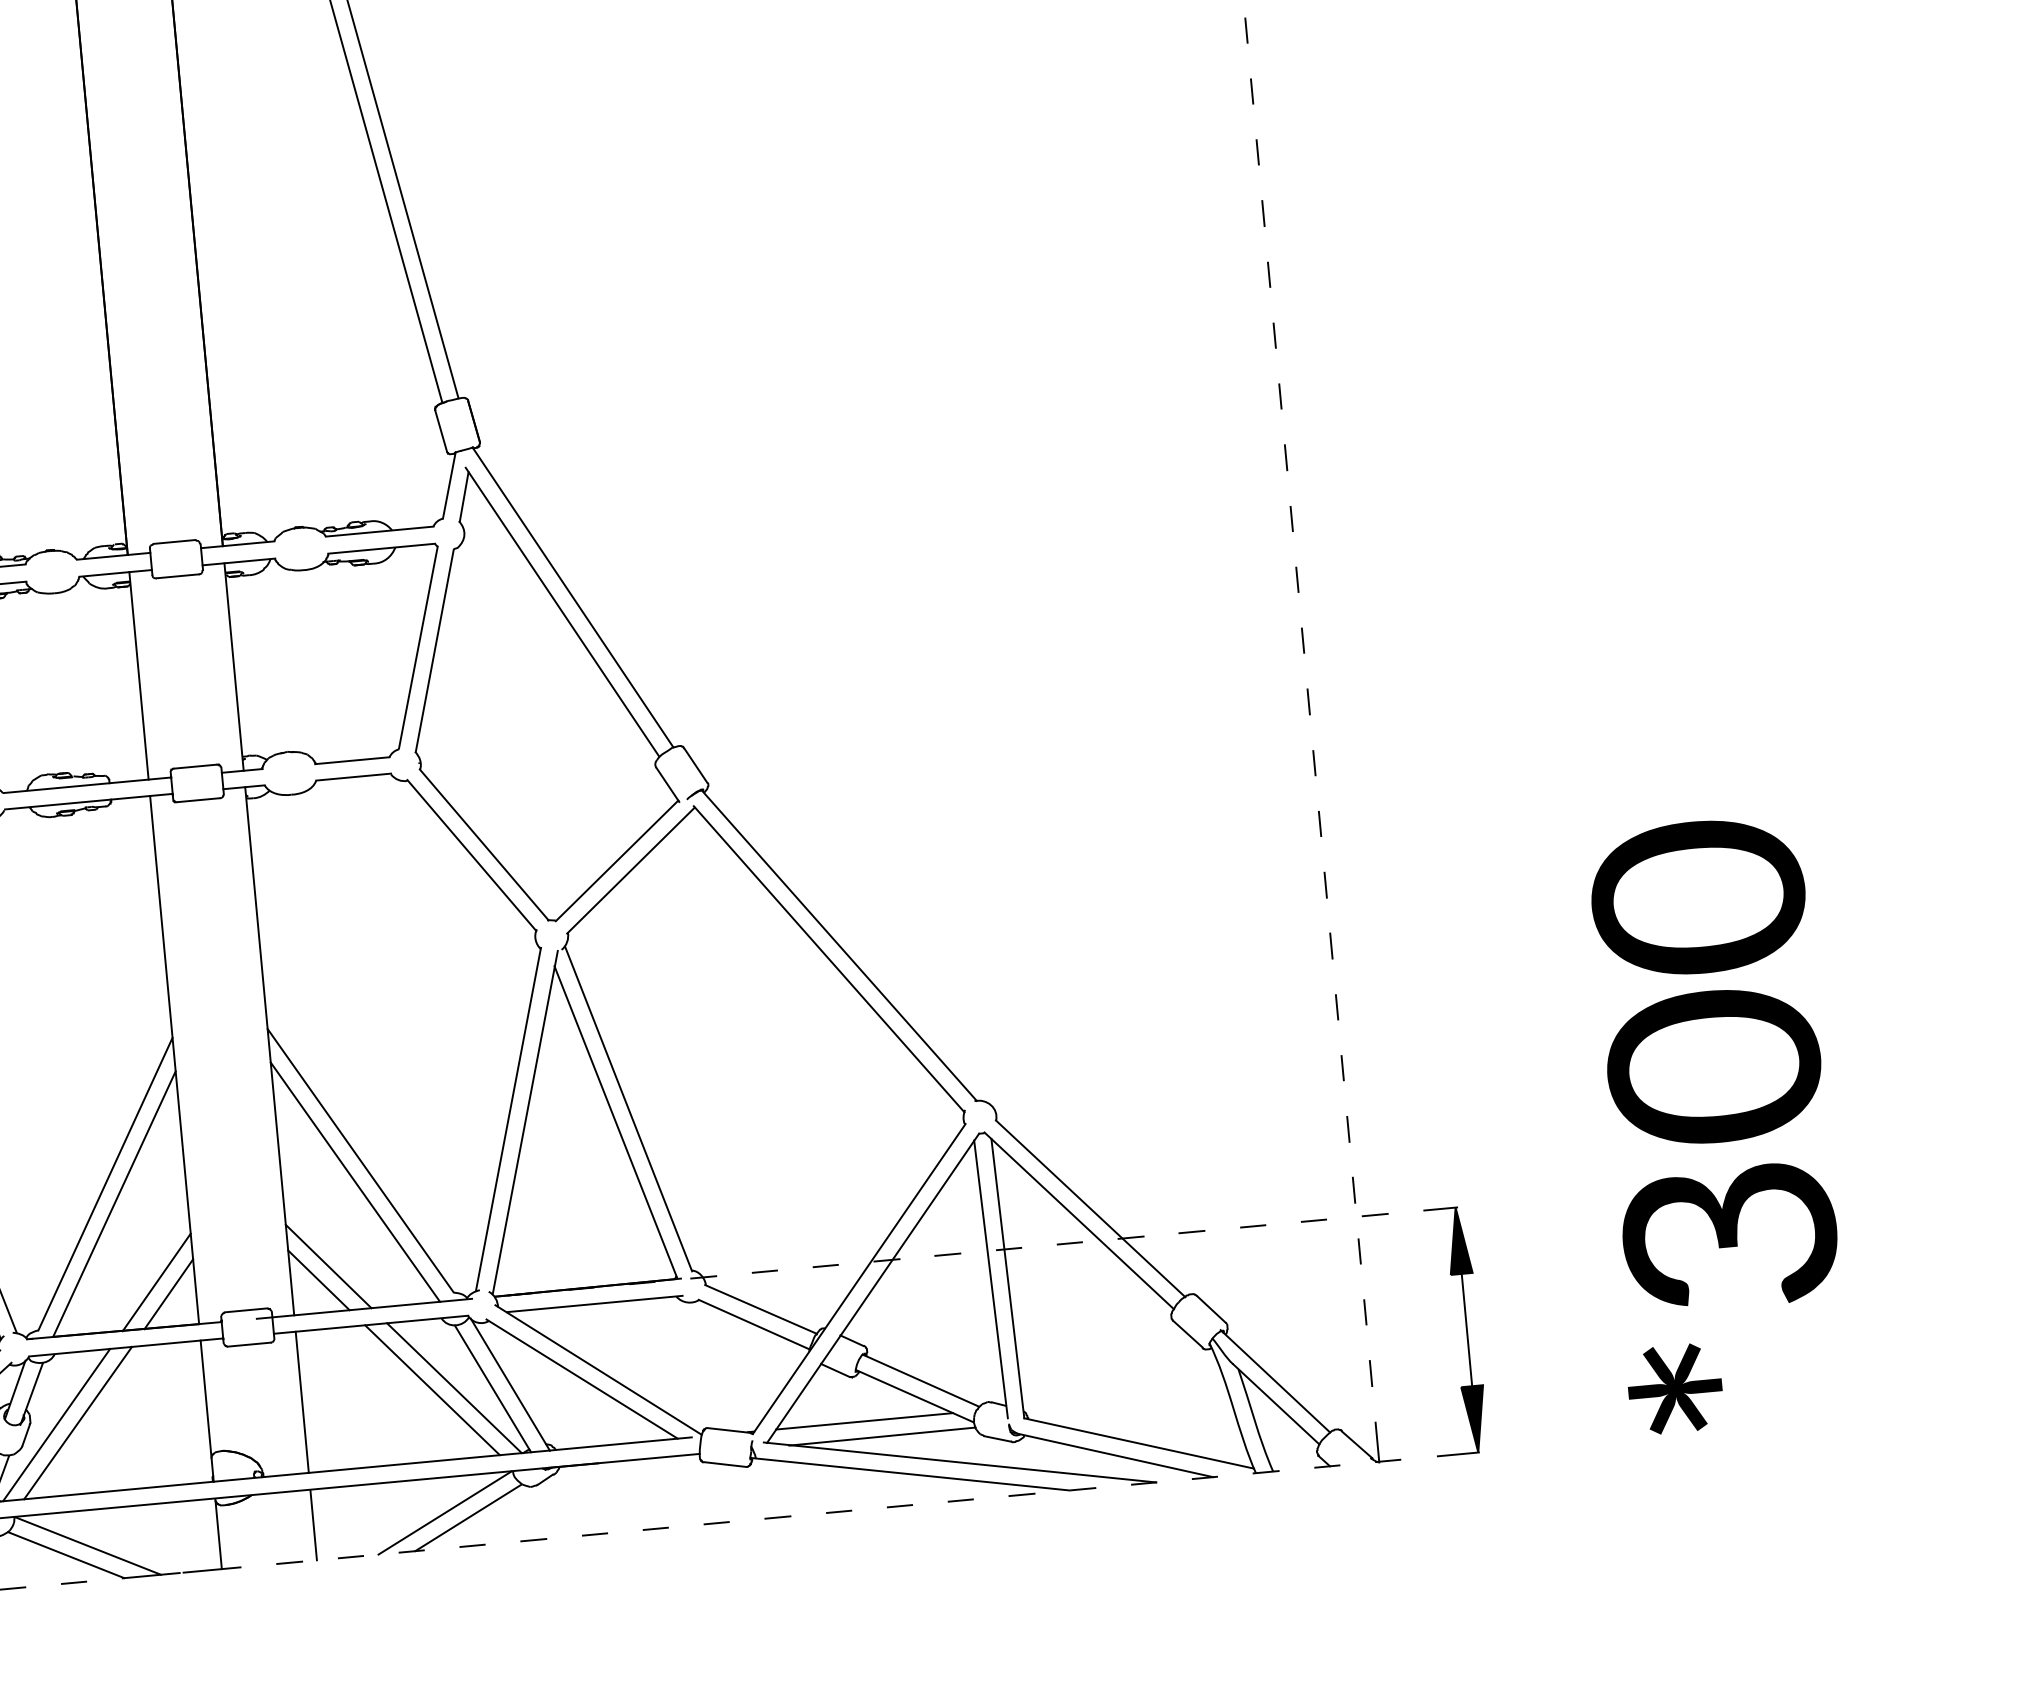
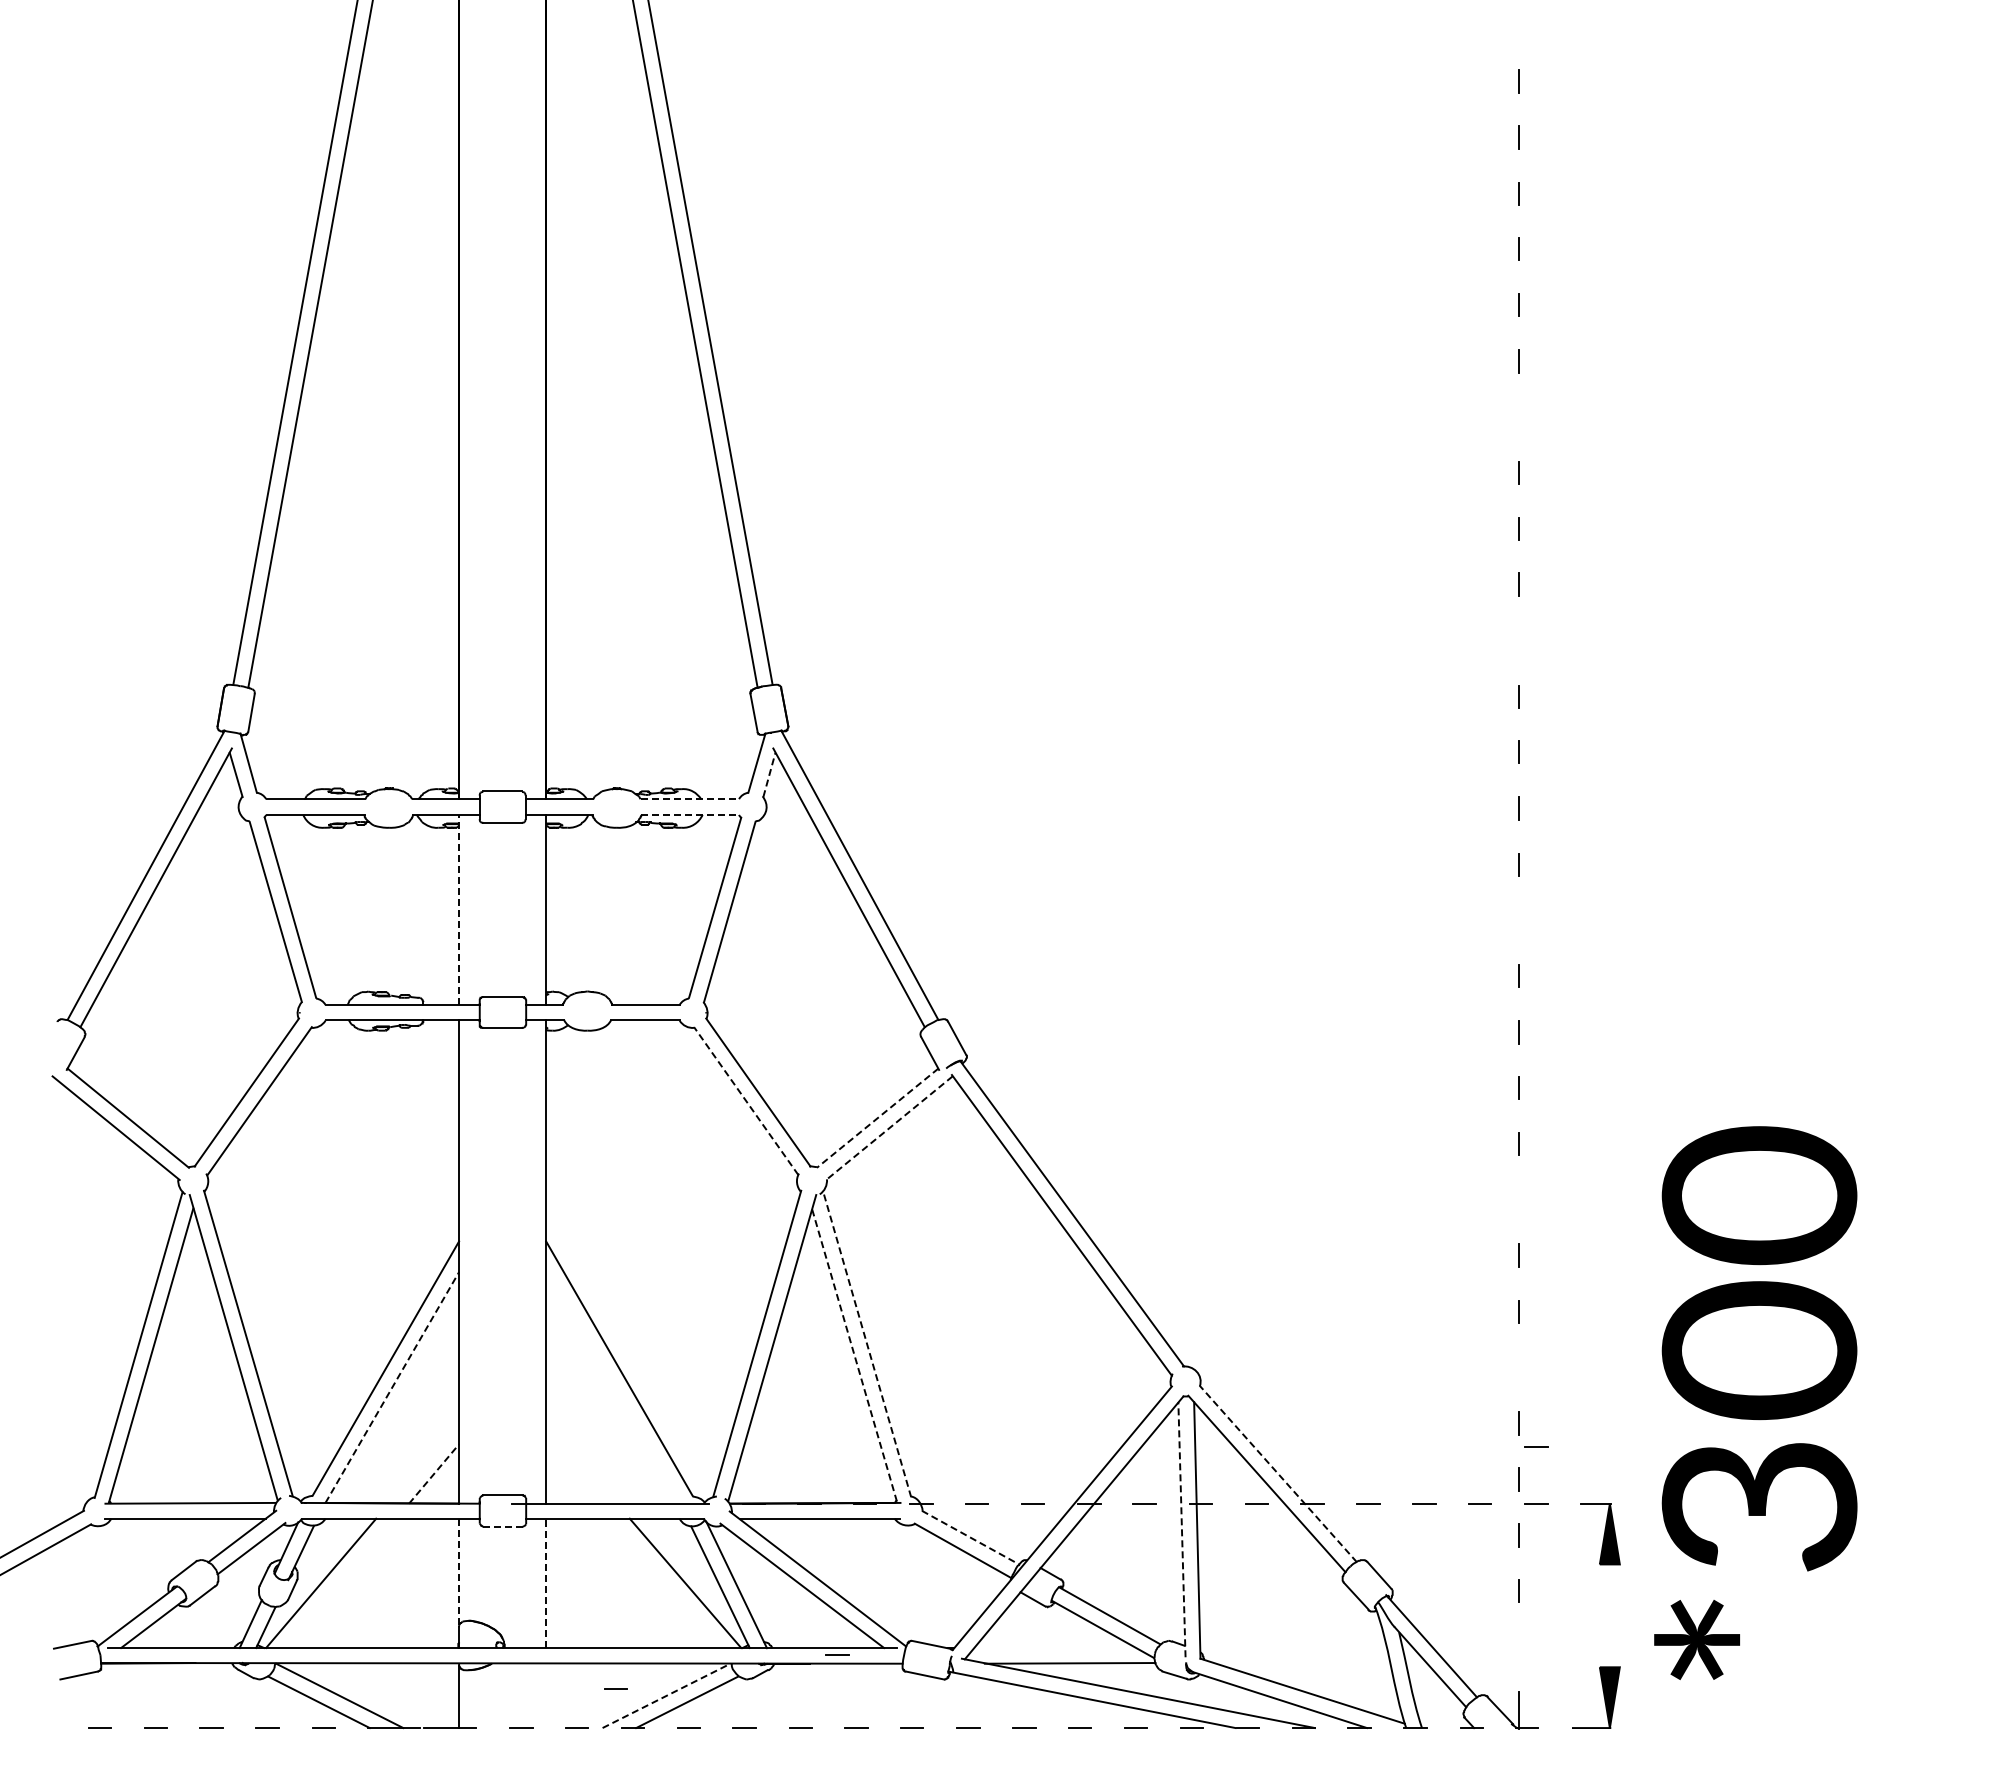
line: (1245, 29) -> (1518, 416), removed
line: (1268, 274) -> (1518, 640), removed
line: (464, 496) -> (769, 774), solid -> dashed
line: (380, 531) -> (690, 799), solid -> dashed
line: (381, 548) -> (690, 814), solid -> dashed
line: (1296, 579) -> (1518, 919), removed
line: (139, 675) -> (459, 909), solid -> dashed
line: (471, 854) -> (745, 1100), solid -> dashed
line: (616, 861) -> (877, 1118), solid -> dashed
line: (631, 870) -> (889, 1128), solid -> dashed
line: (1325, 884) -> (1518, 1199), removed
line: (1342, 1068) -> (1518, 1367), removed
line: (628, 1108) -> (867, 1344), solid -> dashed
line: (615, 1122) -> (854, 1355), solid -> dashed
text: (1714, 1123) -> (1755, 1402), moved
line: (1369, 1152) -> (1536, 1446), added
line: (354, 1181) -> (612, 1387), removed
line: (114, 1204) -> (392, 1387), solid -> dashed
line: (1090, 1208) -> (1278, 1473), solid -> dashed
line: (328, 1265) -> (581, 1461), removed
line: (318, 1279) -> (571, 1473), removed
line: (990, 1279) -> (1181, 1529), solid -> dashed
line: (157, 1281) -> (424, 1461), removed
line: (169, 1294) -> (434, 1474), solid -> dashed
line: (760, 1309) -> (970, 1537), solid -> dashed
line: (1466, 1329) -> (1609, 1615), removed
line: (249, 1344) -> (503, 1526), solid -> dashed
line: (1370, 1373) -> (1518, 1647), removed
line: (432, 1390) -> (665, 1583), removed
line: (206, 1398) -> (459, 1571), solid -> dashed
line: (302, 1402) -> (546, 1583), solid -> dashed
line: (864, 1421) -> (1055, 1648), removed
line: (77, 1423) -> (340, 1583), removed
line: (627, 1450) -> (837, 1654), added
line: (388, 1510) -> (615, 1688), added
line: (445, 1512) -> (666, 1695), solid -> dashed
line: (314, 1524) -> (546, 1695), removed

